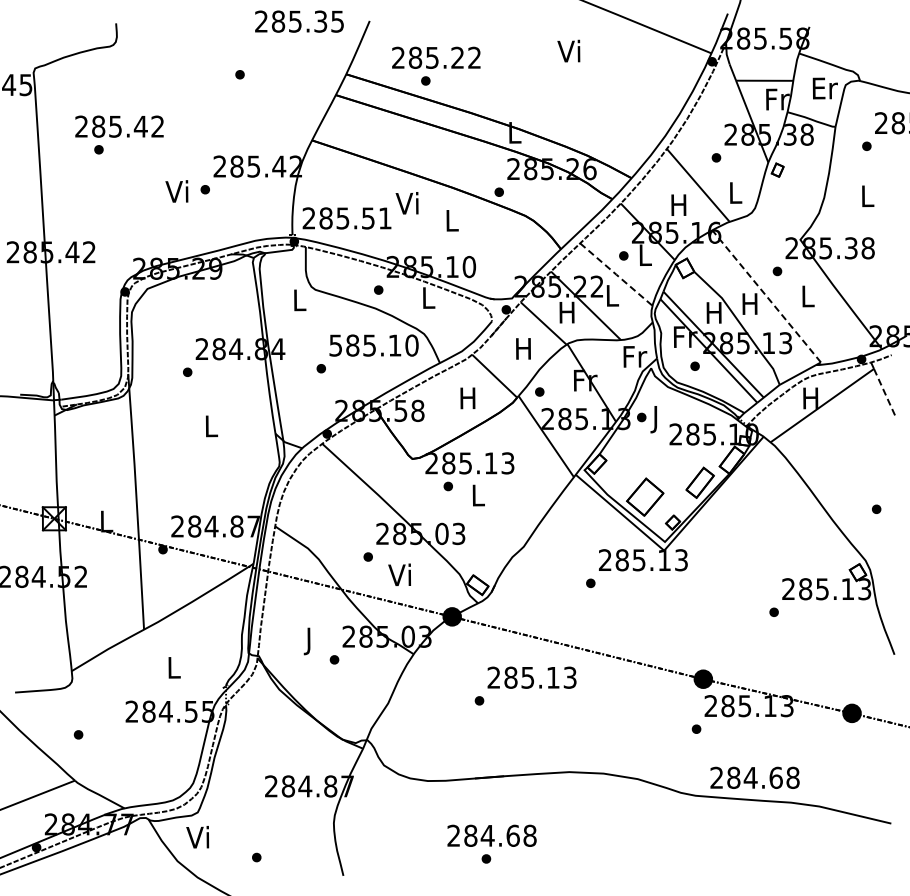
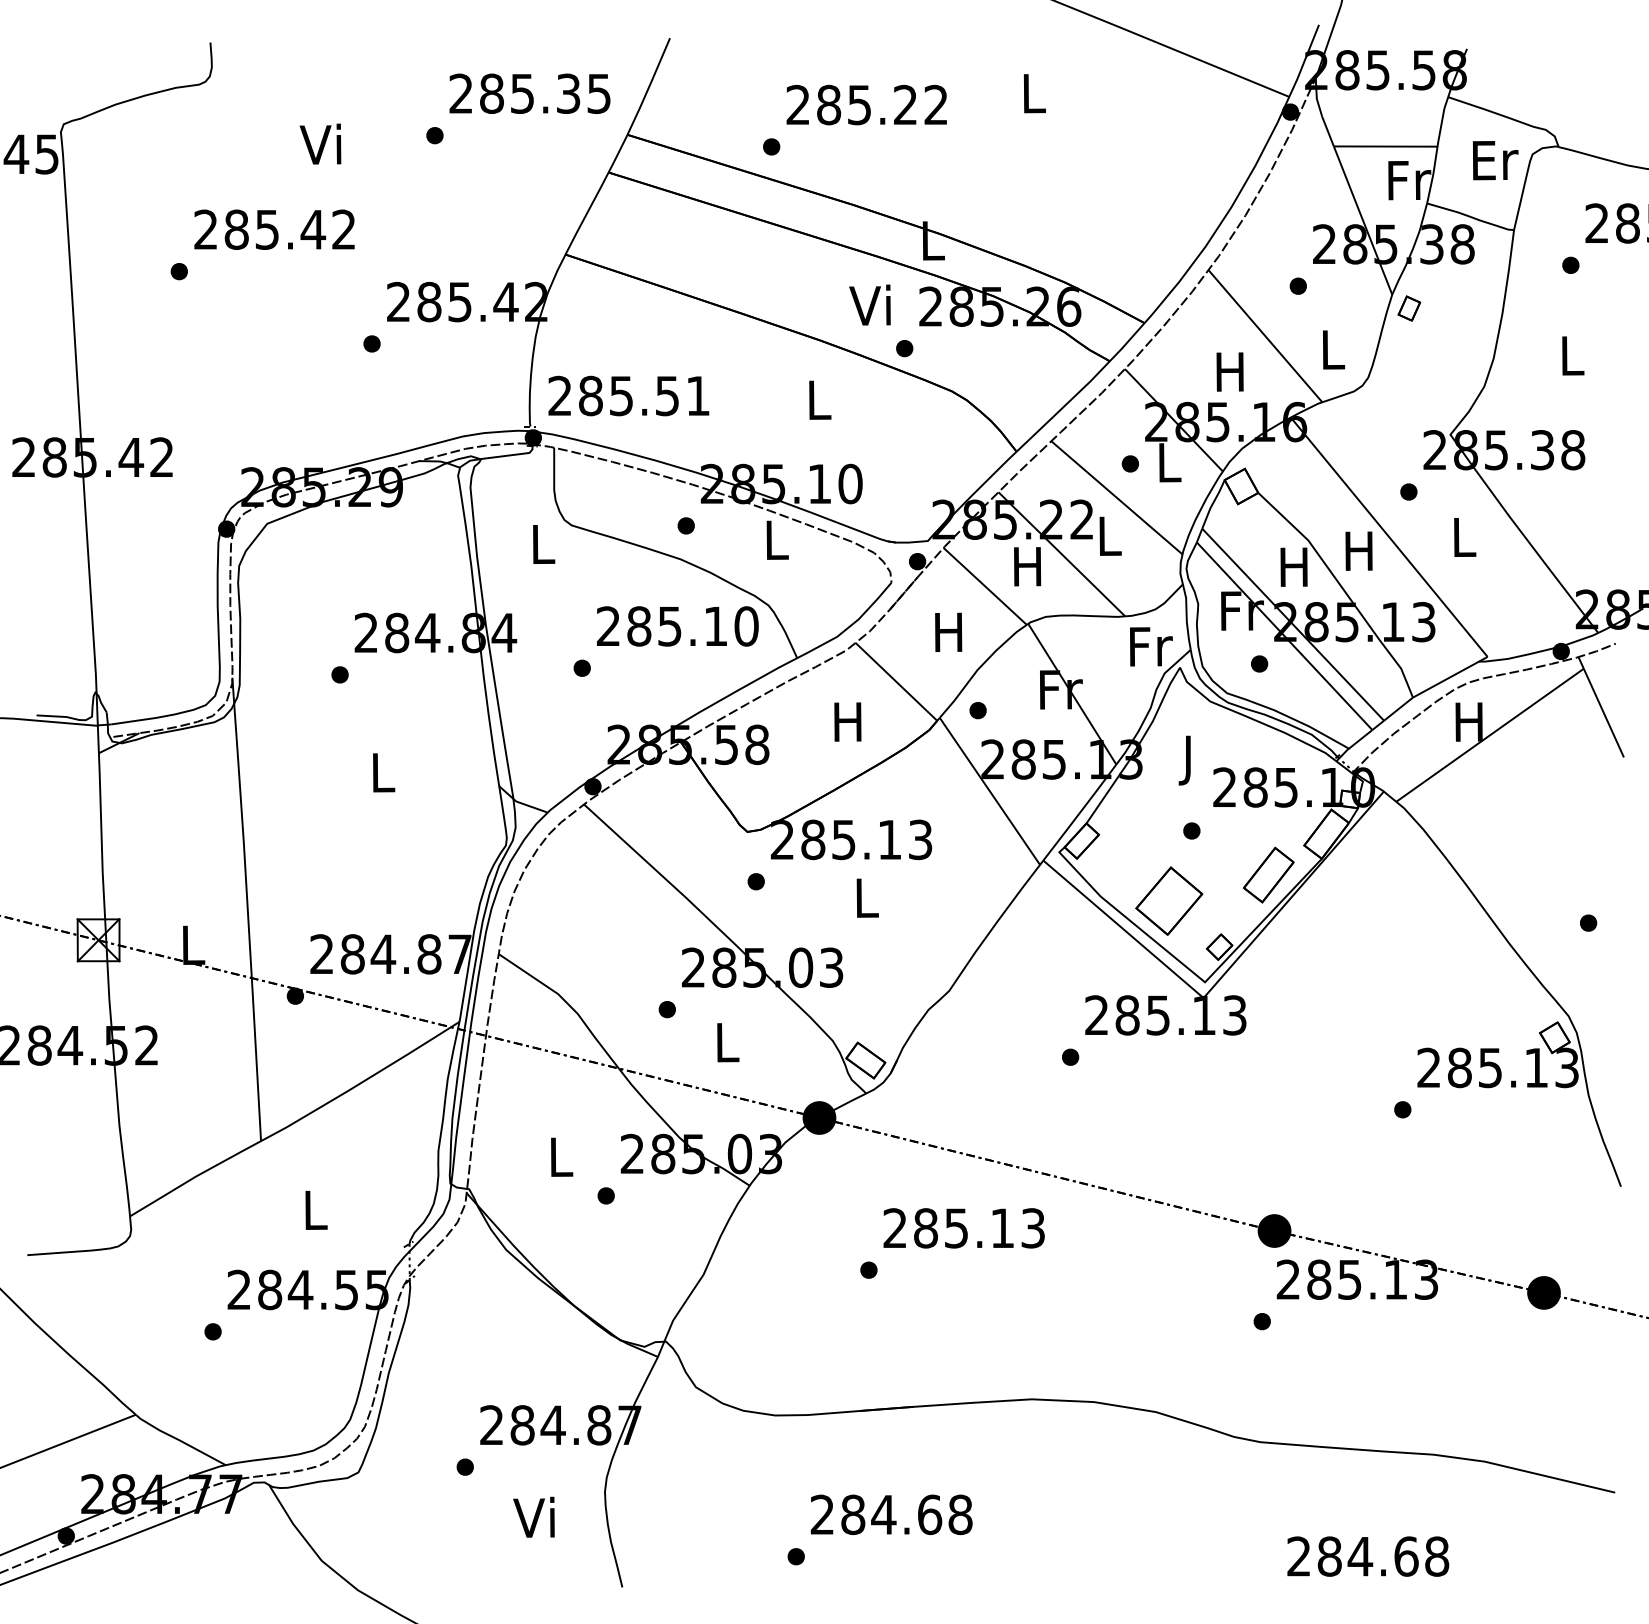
text: (299, 21) -> (530, 93), moved
text: (568, 50) -> (1030, 91), Vi -> L
text: (436, 57) -> (867, 104), moved
text: (119, 126) -> (274, 229), moved
text: (176, 191) -> (319, 144), moved
text: (406, 203) -> (868, 305), moved
line: (616, 274) -> (1117, 497), dashed -> solid
line: (766, 296) -> (1388, 537), dashed -> solid
text: (335, 345) -> (607, 626), 585.10 -> 285.10
line: (885, 393) -> (1604, 713), dashed -> solid
part: (641, 417) -> (1191, 831), moved
part: (447, 486) -> (754, 881), moved
text: (399, 574) -> (723, 1041), Vi -> L
text: (309, 641) -> (560, 1162), J -> L
part: (78, 734) -> (212, 1331), moved
text: (754, 777) -> (1367, 1555), moved
text: (197, 837) -> (533, 1517), moved
part: (256, 857) -> (464, 1467), moved
part: (486, 858) -> (796, 1555), moved

